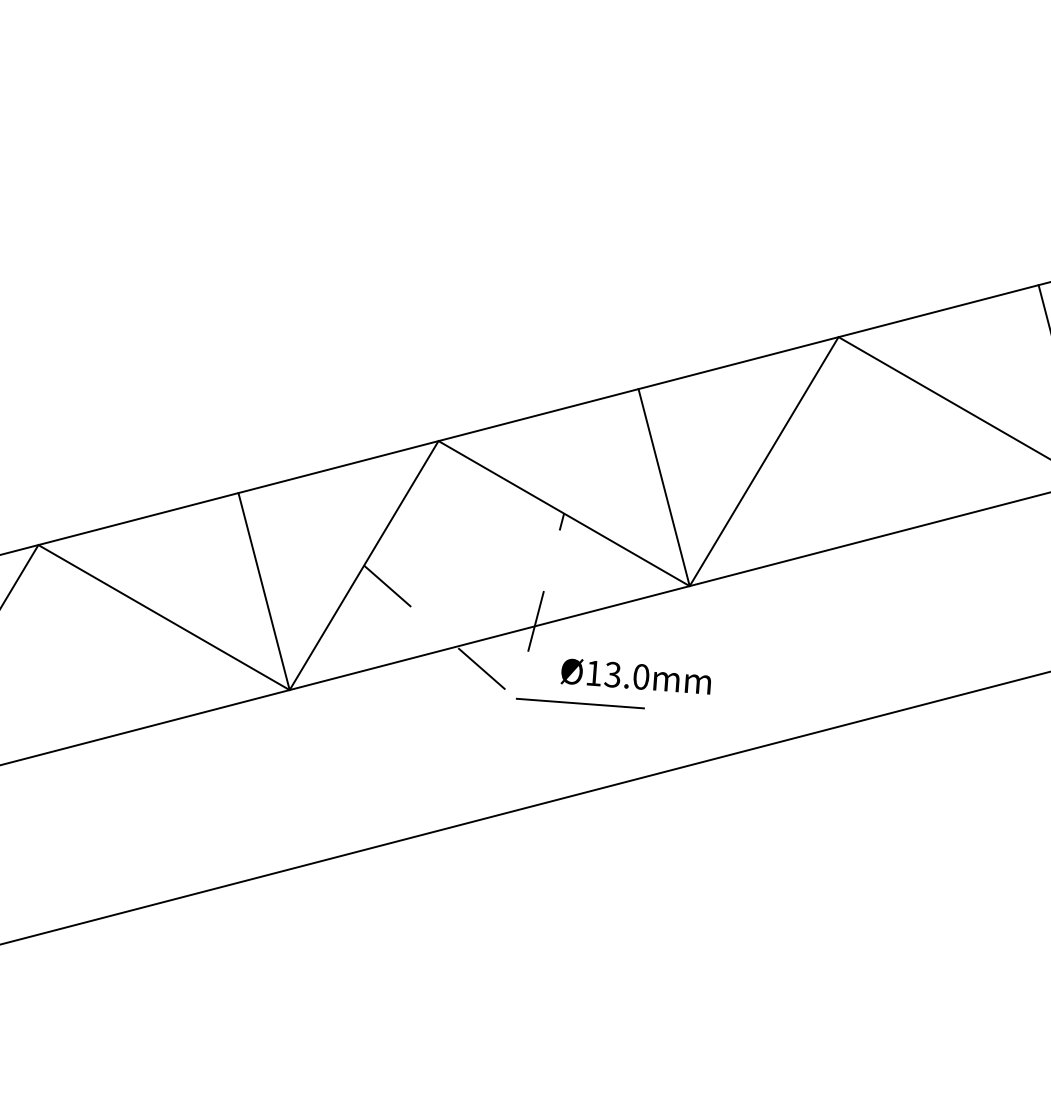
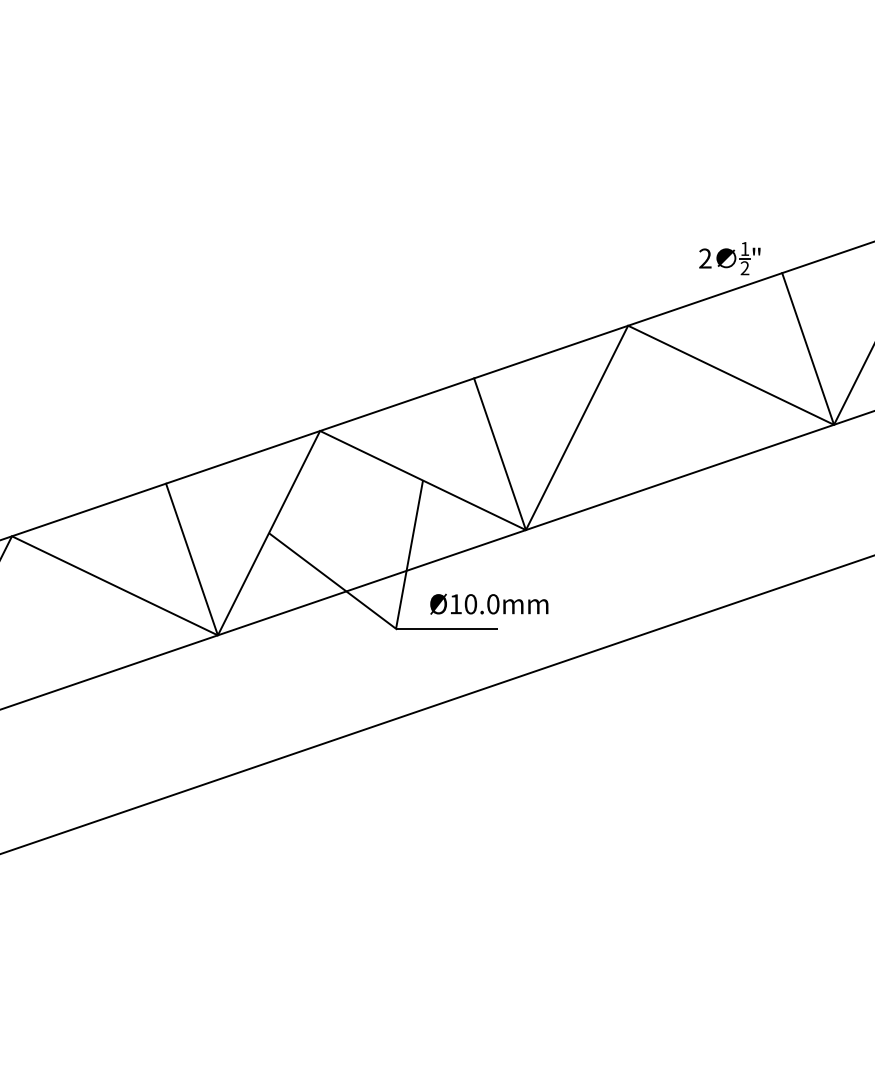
part: (973, 261) -> (729, 258), added
text: (612, 675) -> (470, 604), Ø13.0mm -> Ø10.0mm
line: (511, 695) -> (392, 626), dashed -> solid

